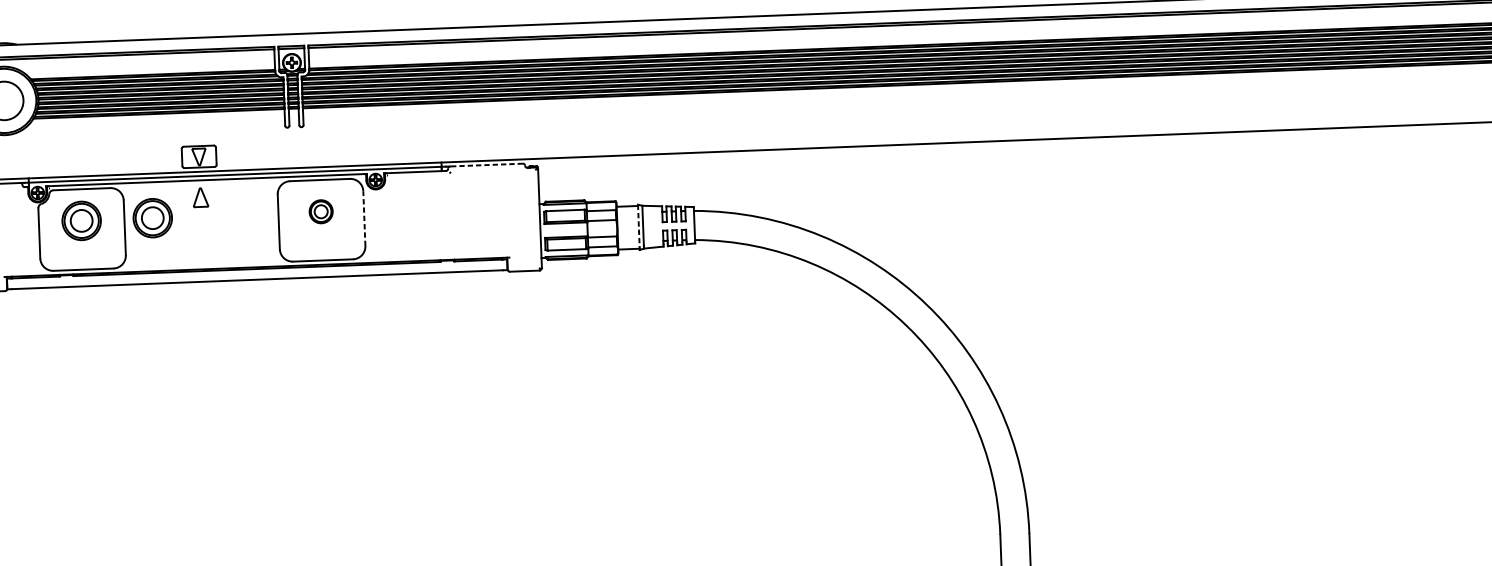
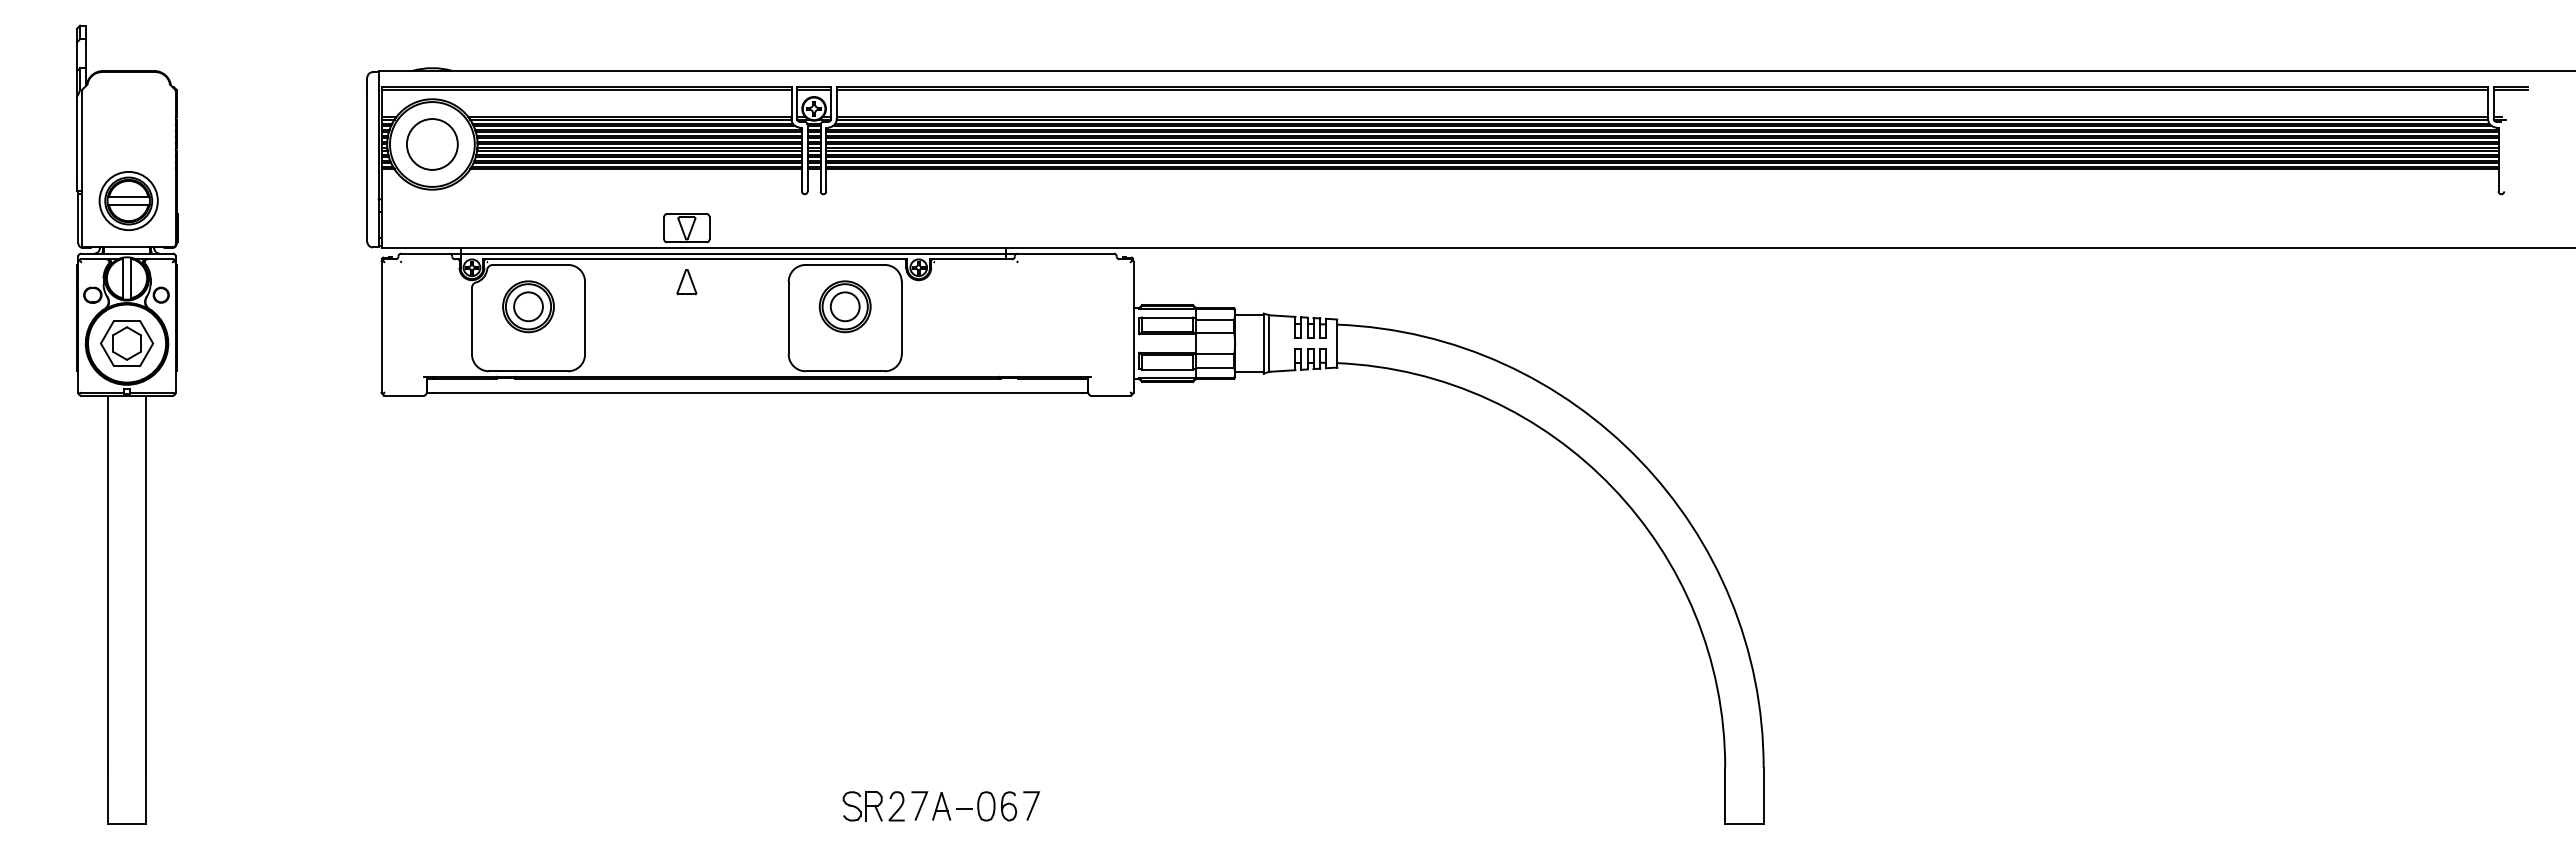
line: (486, 165) -> (1065, 253), dashed -> solid
part: (320, 211) -> (844, 306), size x1.67
part: (152, 217) -> (622, 306), removed
line: (364, 218) -> (901, 317), dashed -> solid
line: (638, 226) -> (1263, 342), dashed -> solid

